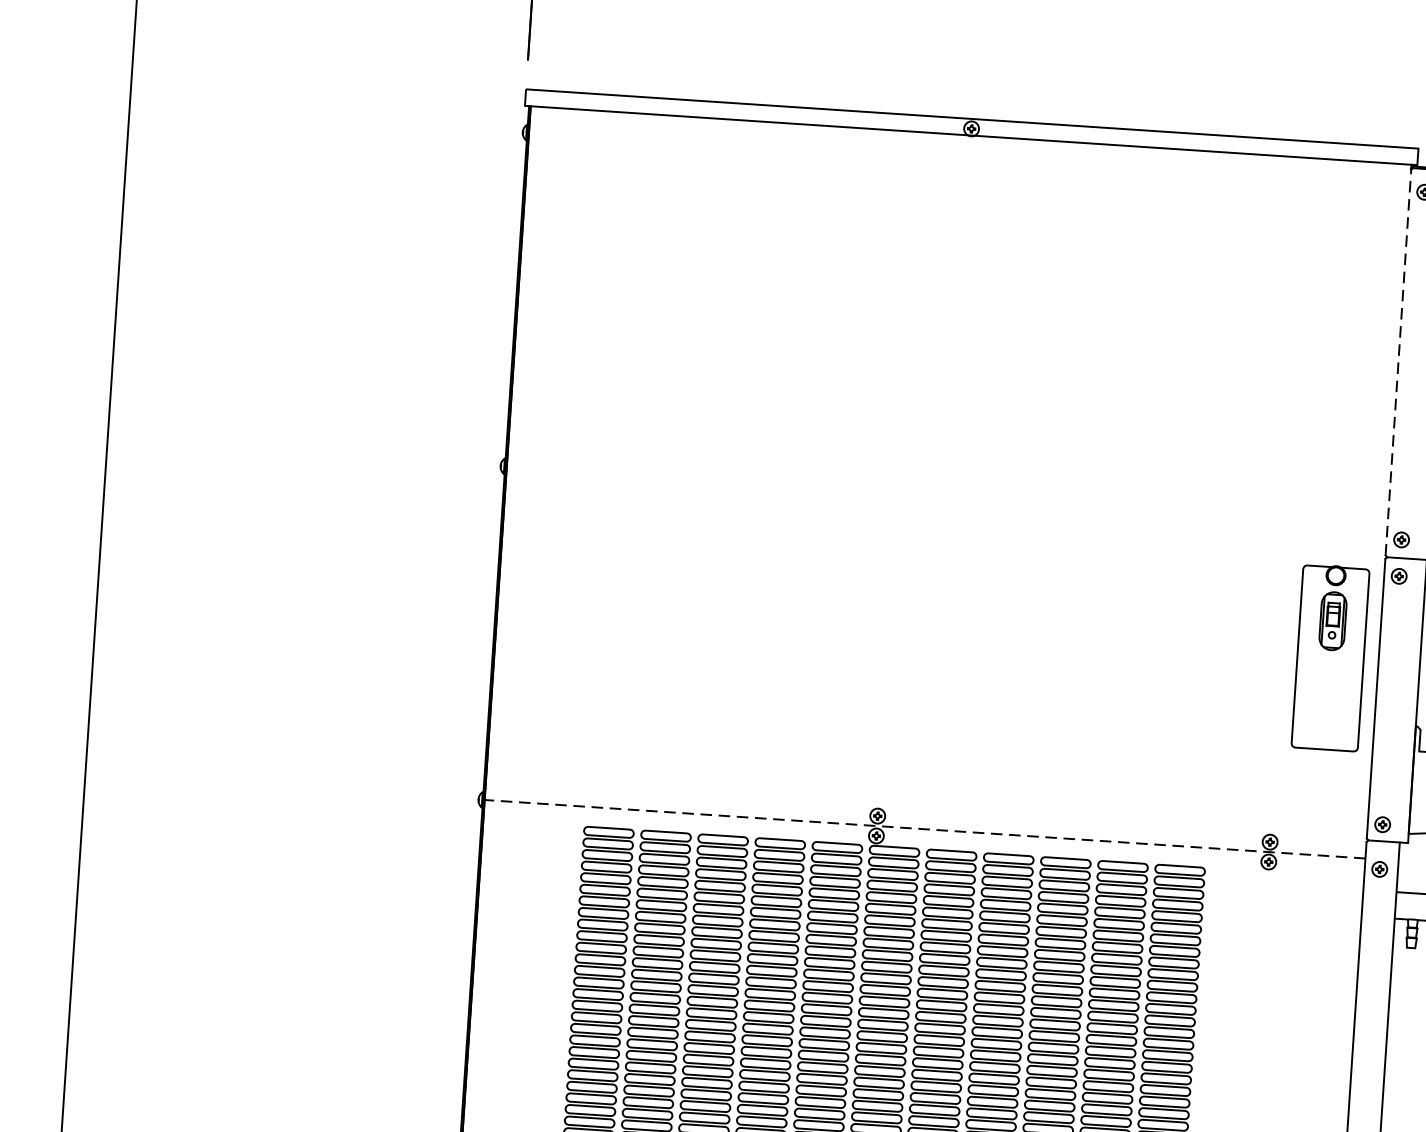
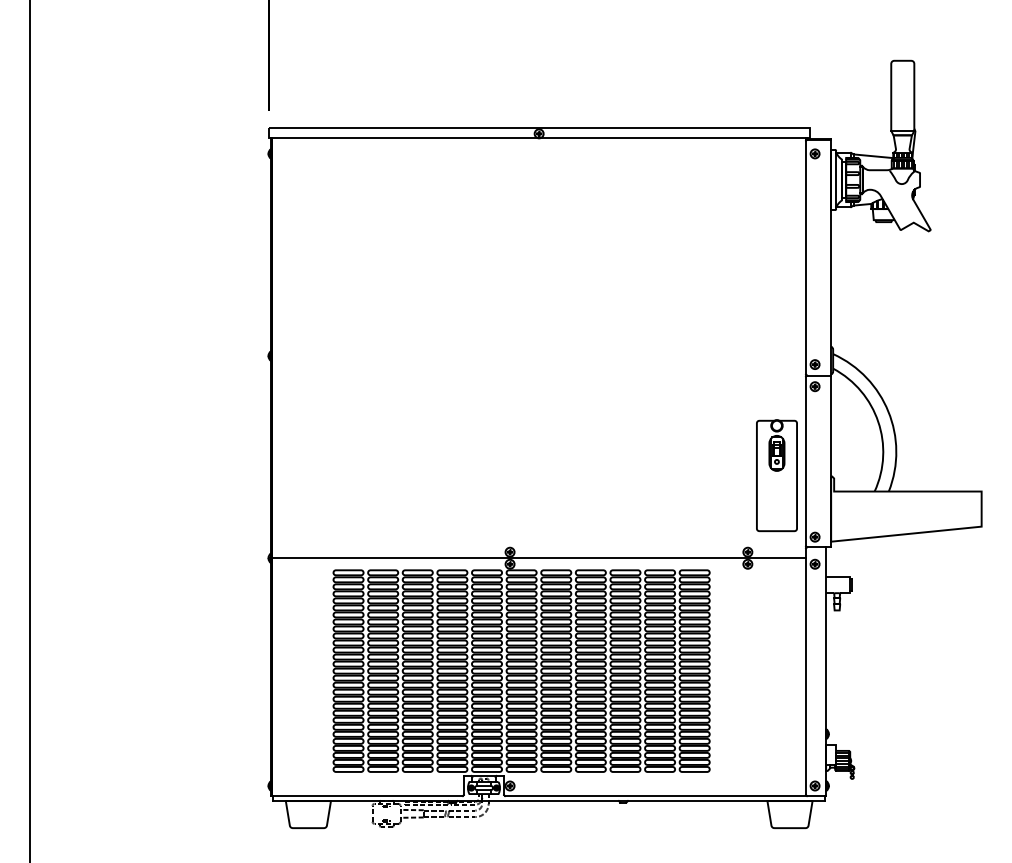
line: (1399, 362) -> (806, 257), dashed -> solid
part: (1329, 657) -> (776, 475), moved
line: (925, 829) -> (539, 558), dashed -> solid

